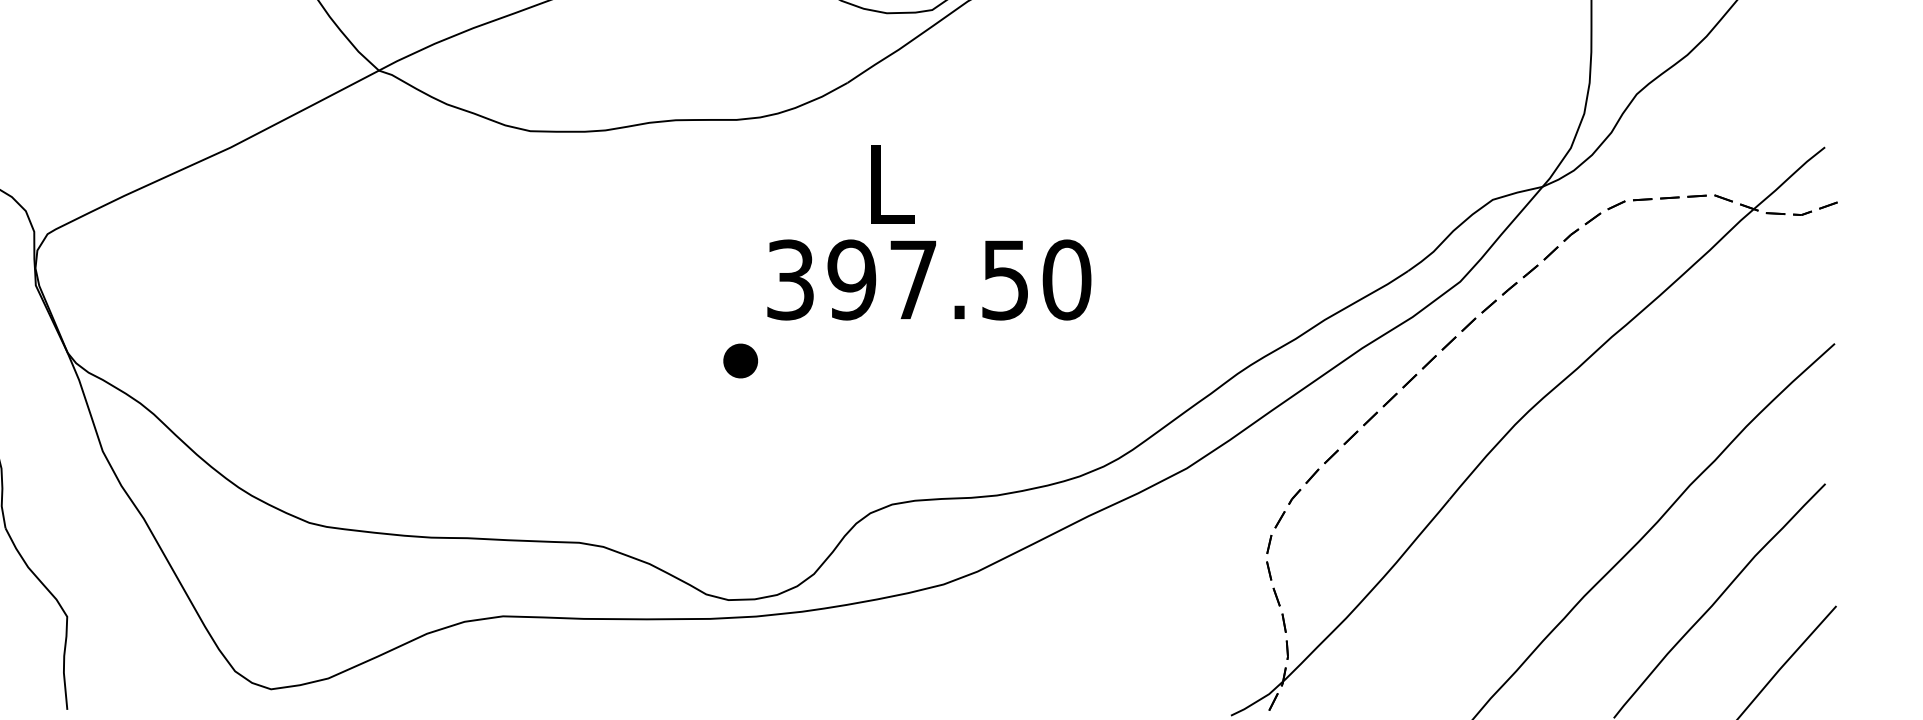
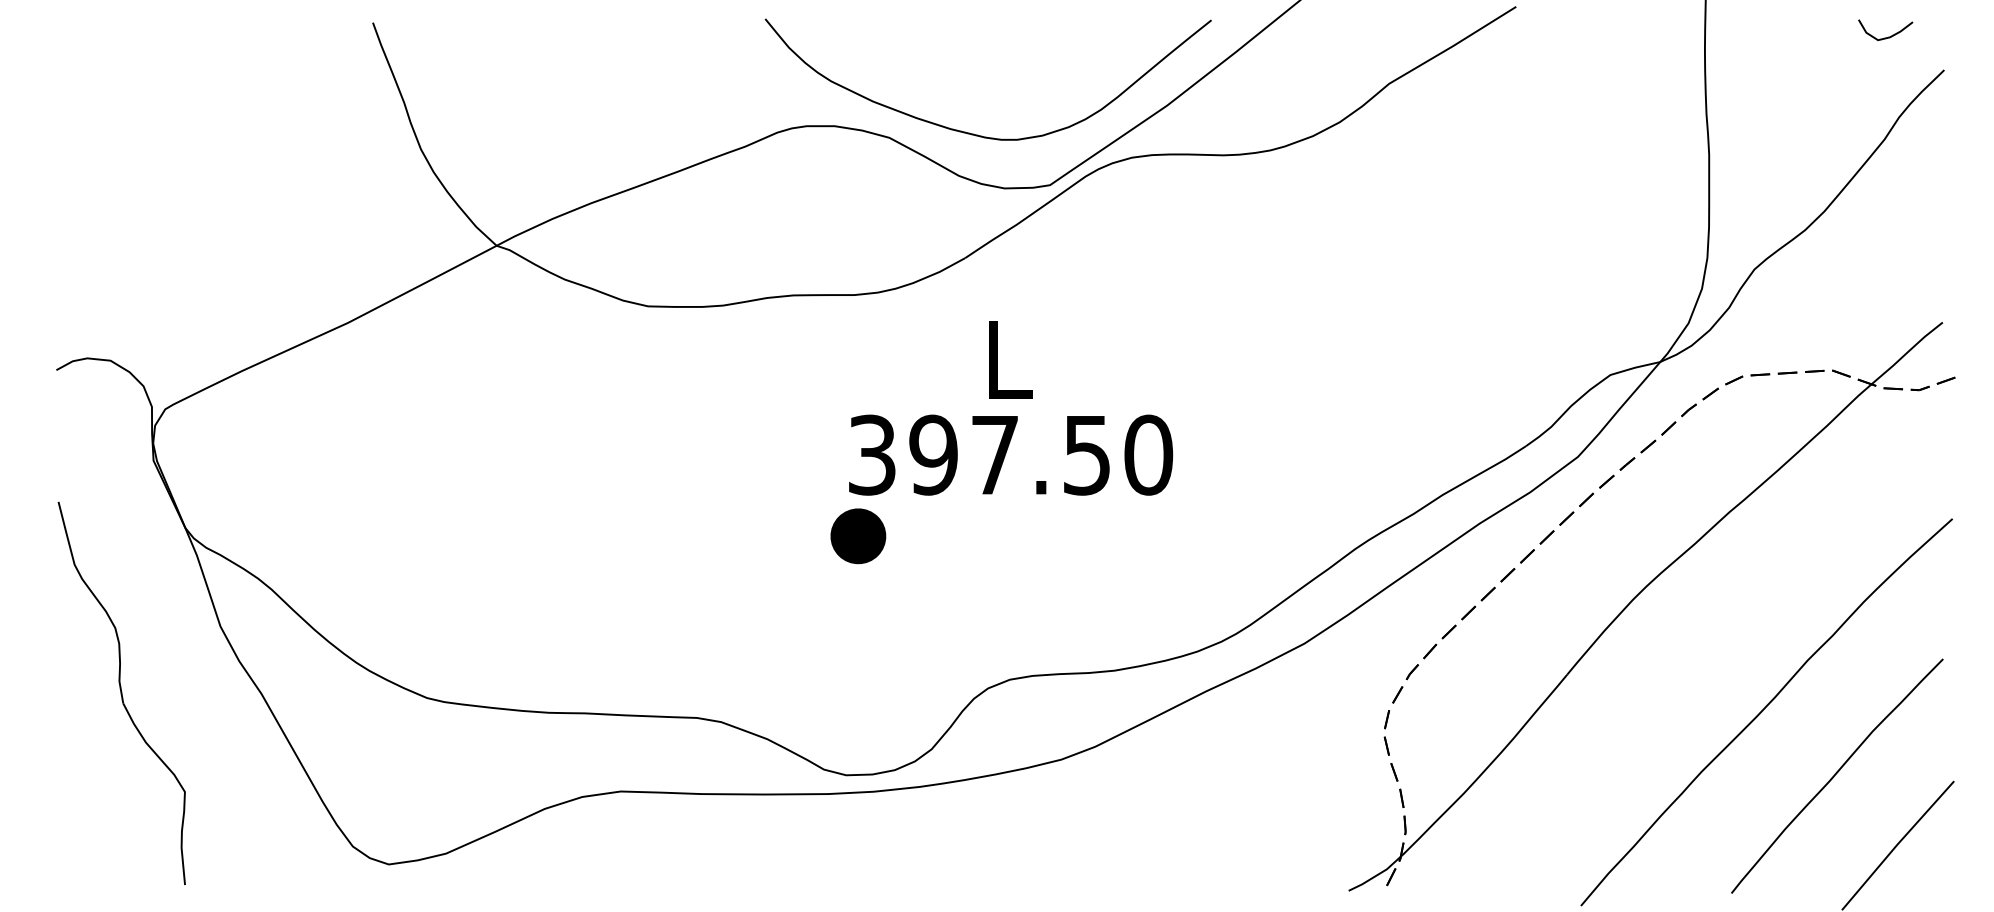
text: (929, 279) -> (1011, 454), moved
part: (740, 360) -> (858, 535), size x1.6

